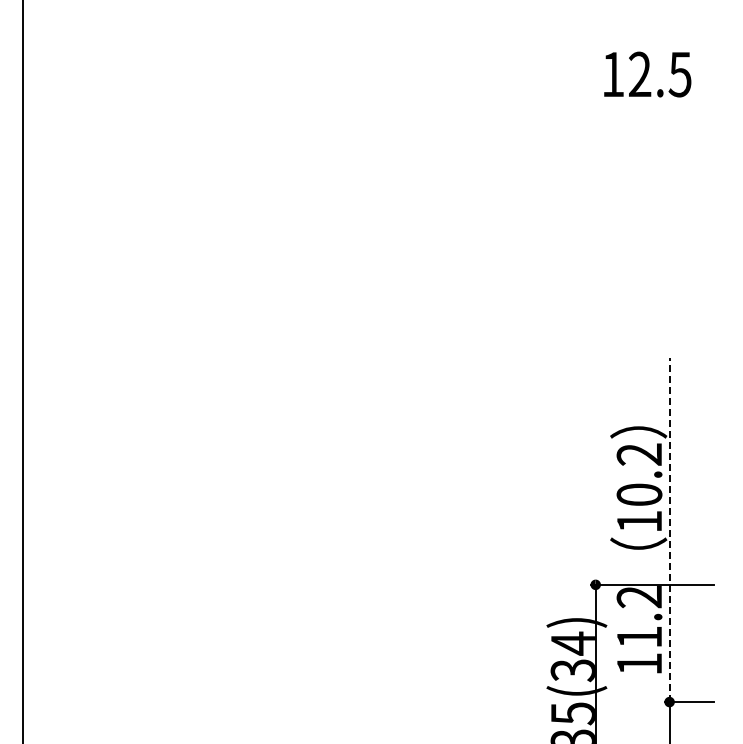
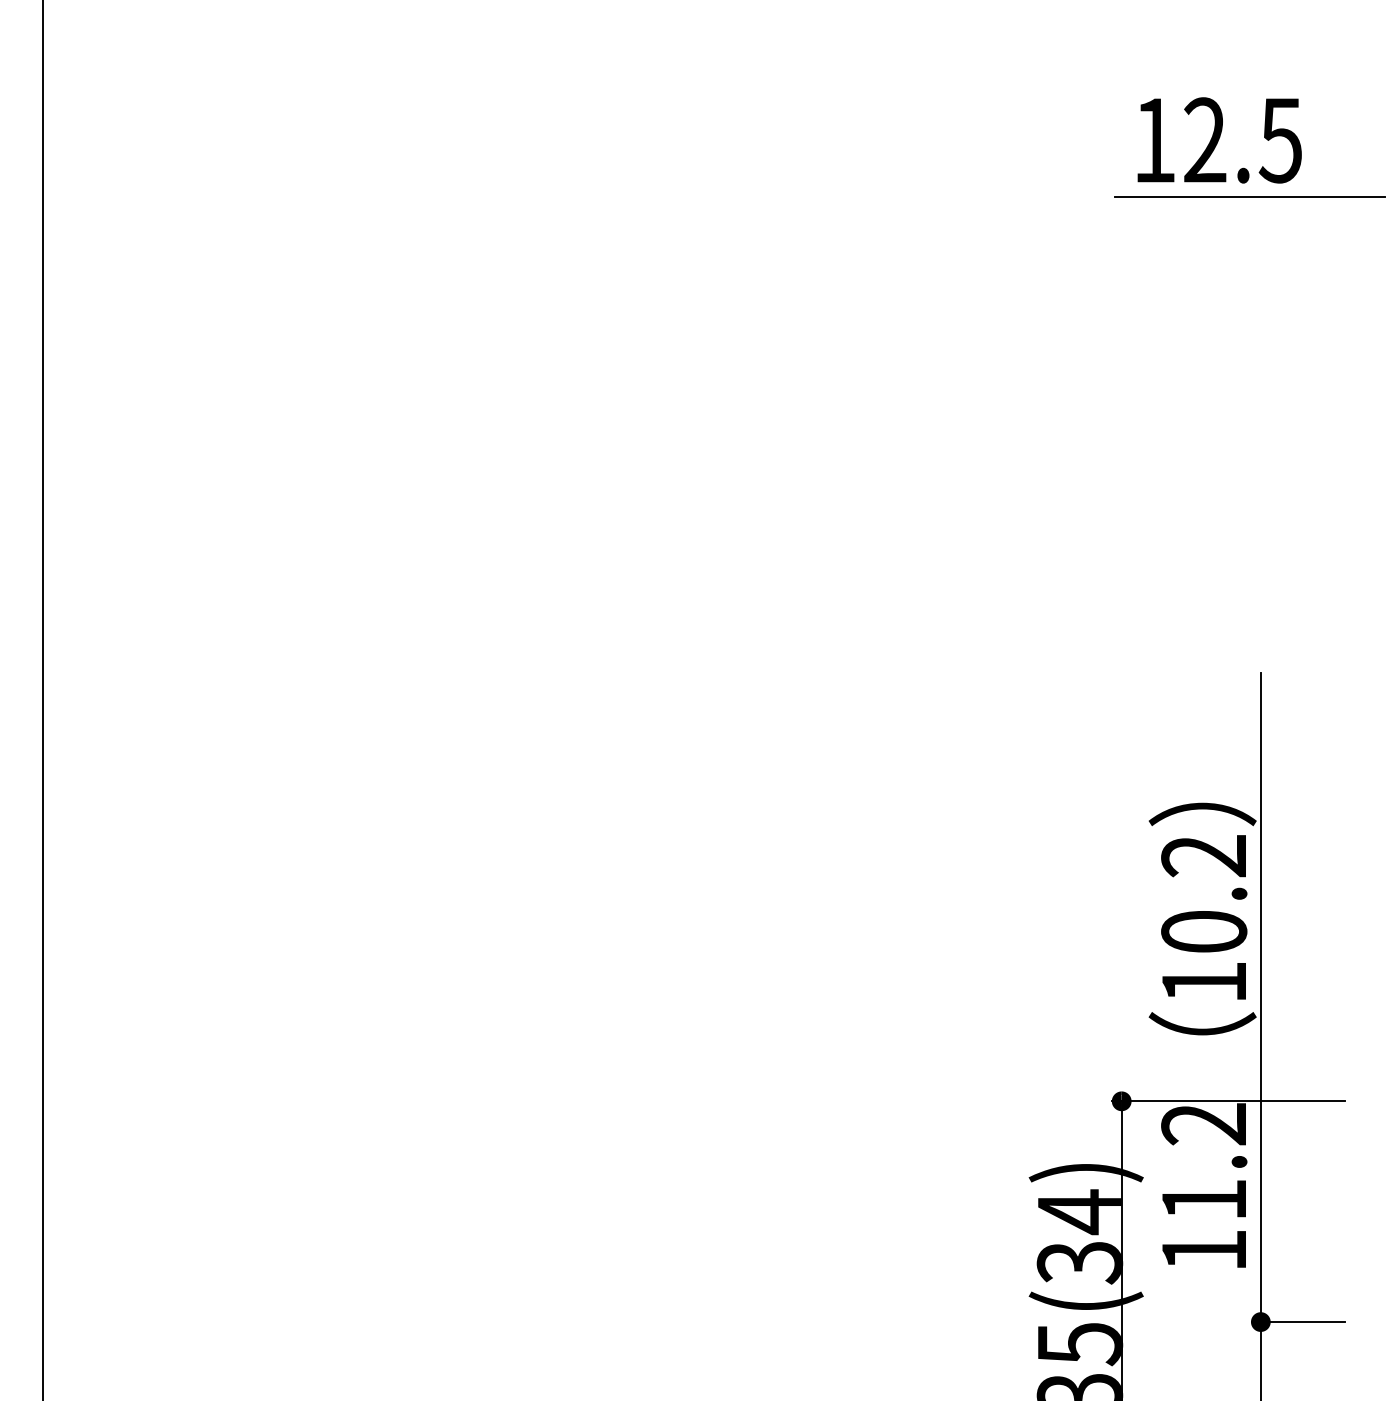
line: (663, 104) -> (1249, 196), added
line: (669, 529) -> (1260, 997), dashed -> solid

